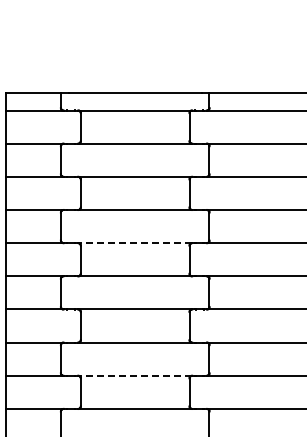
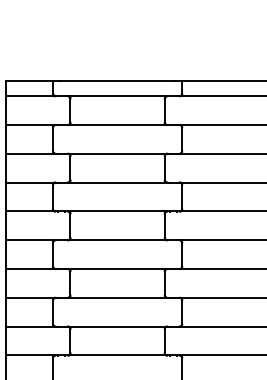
line: (134, 243) -> (116, 211), dashed -> solid
line: (134, 375) -> (116, 326), dashed -> solid

